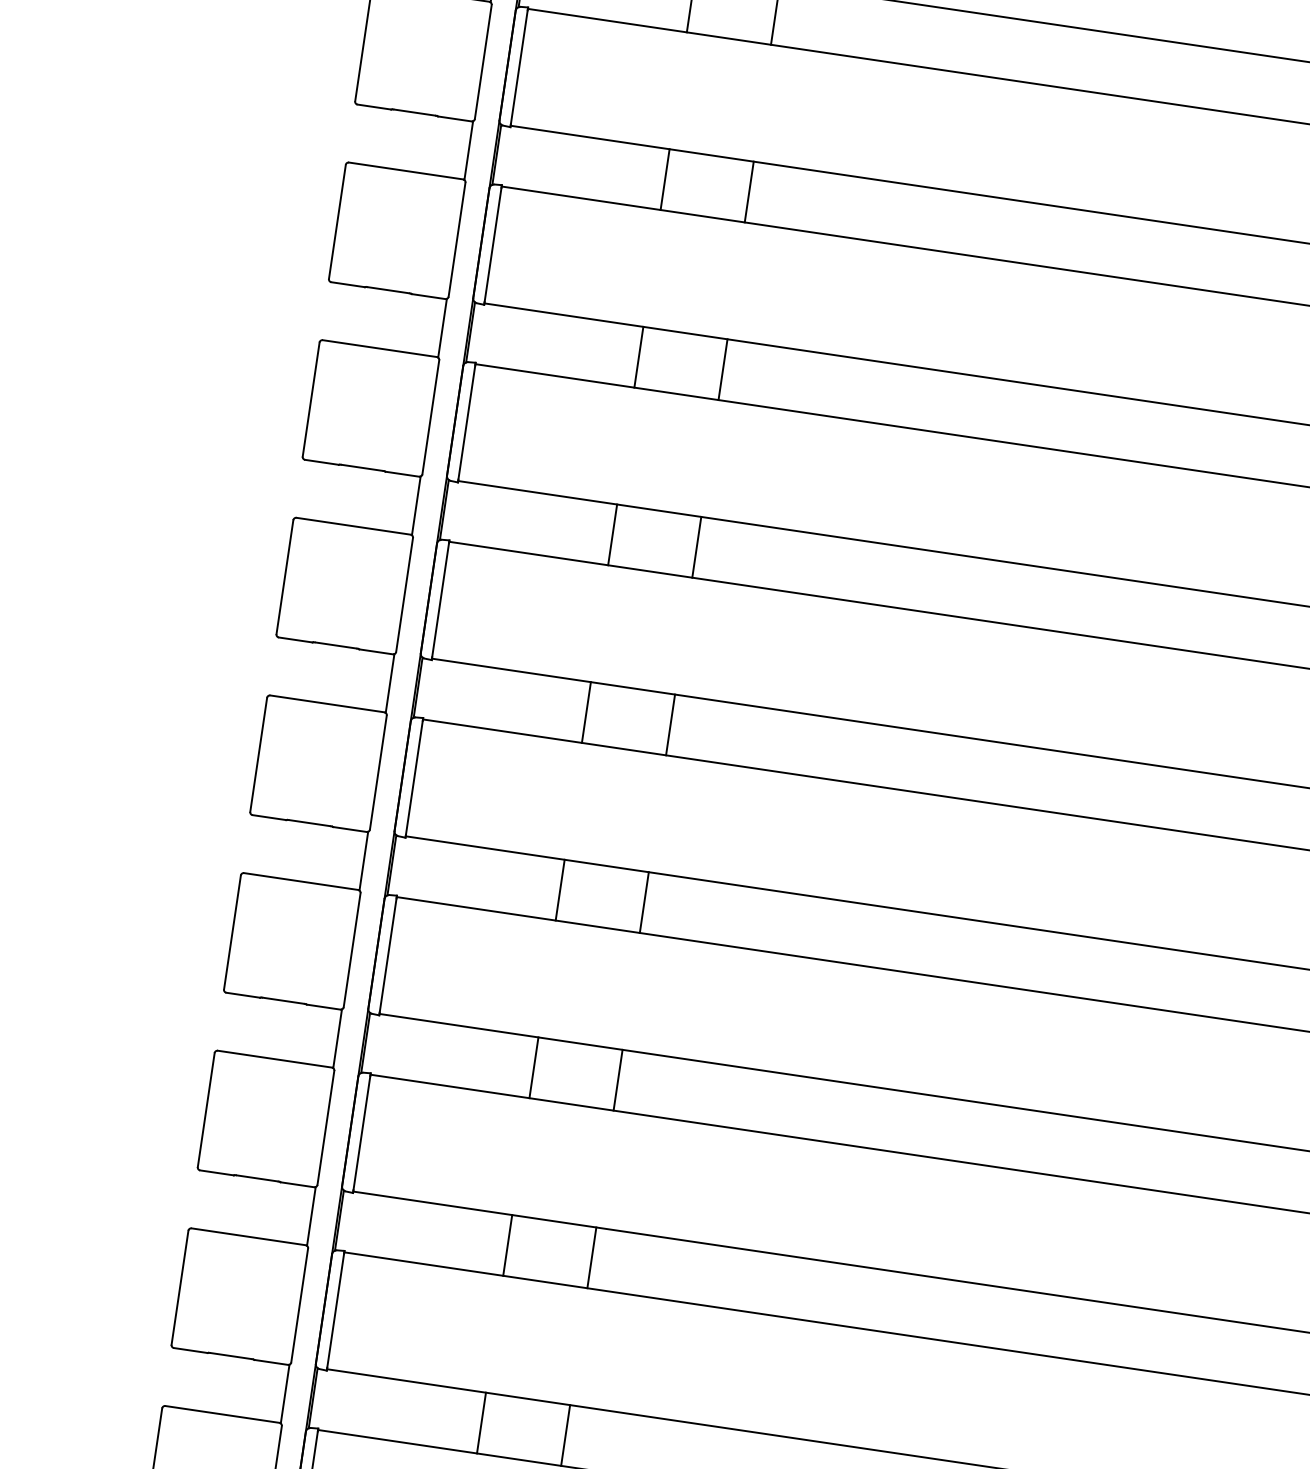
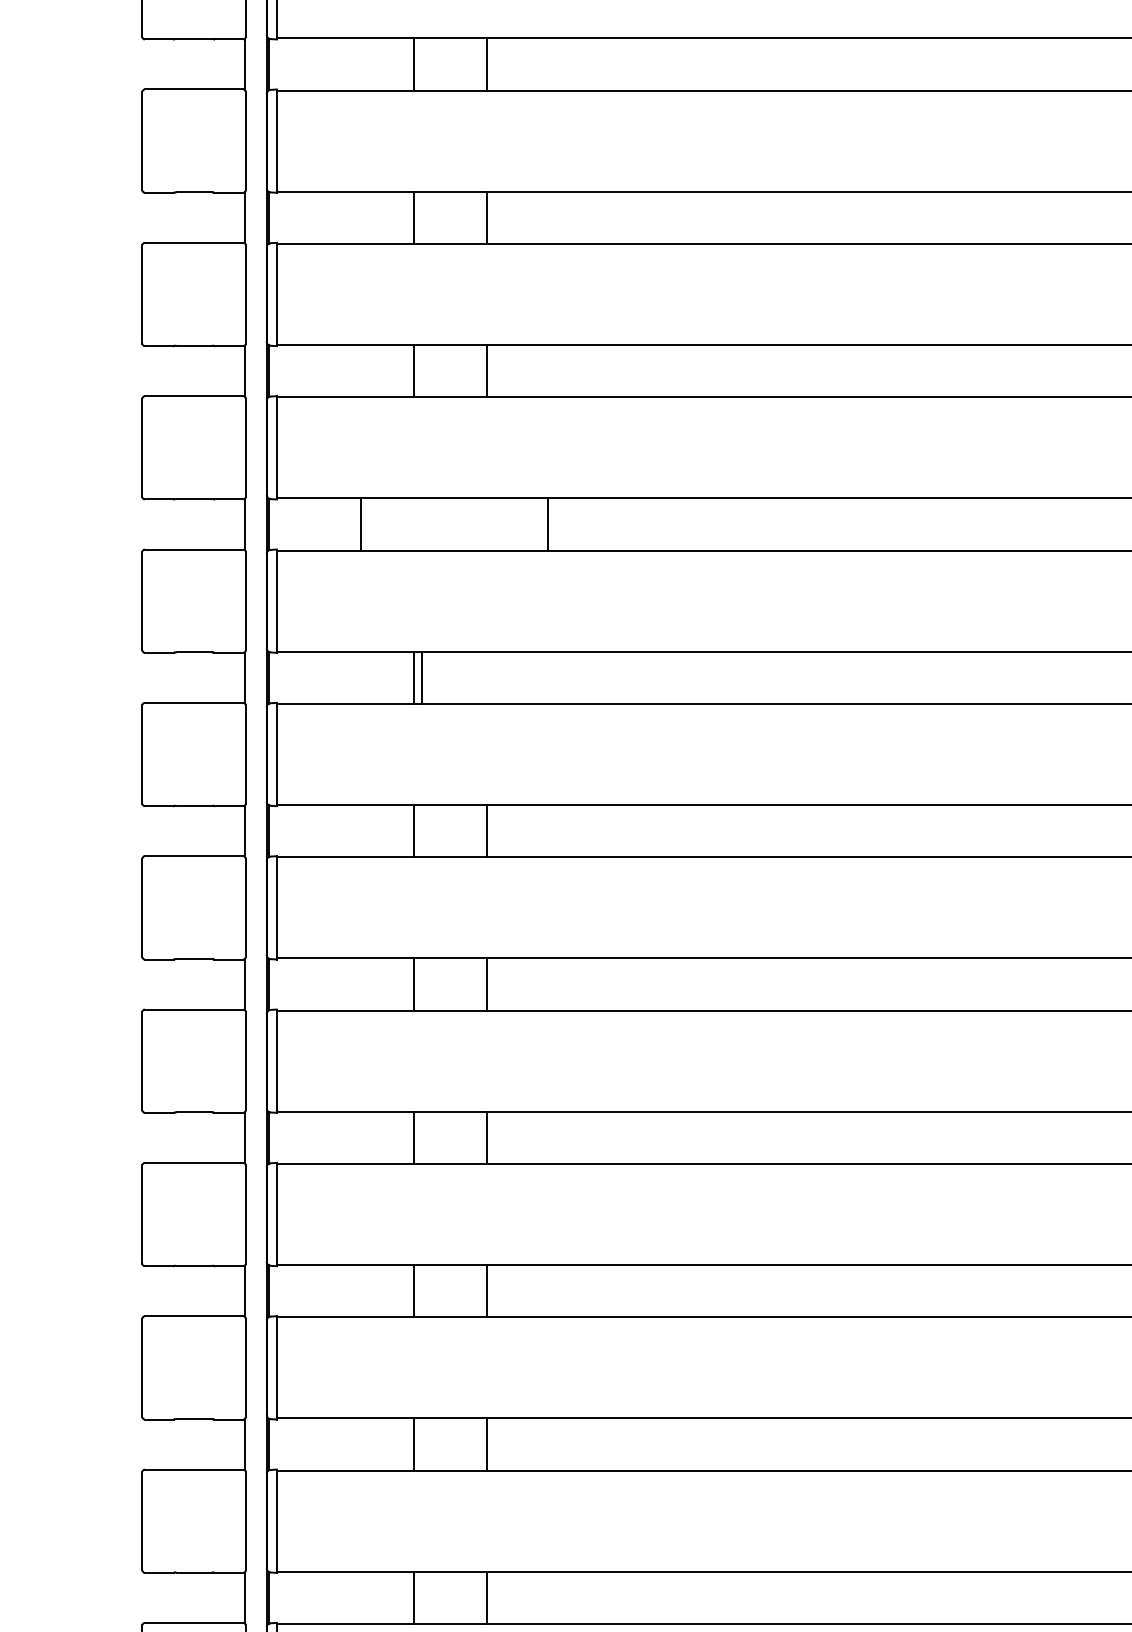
line: (586, 712) -> (361, 524), moved
line: (670, 724) -> (547, 524), moved
line: (644, 902) -> (421, 677), moved

